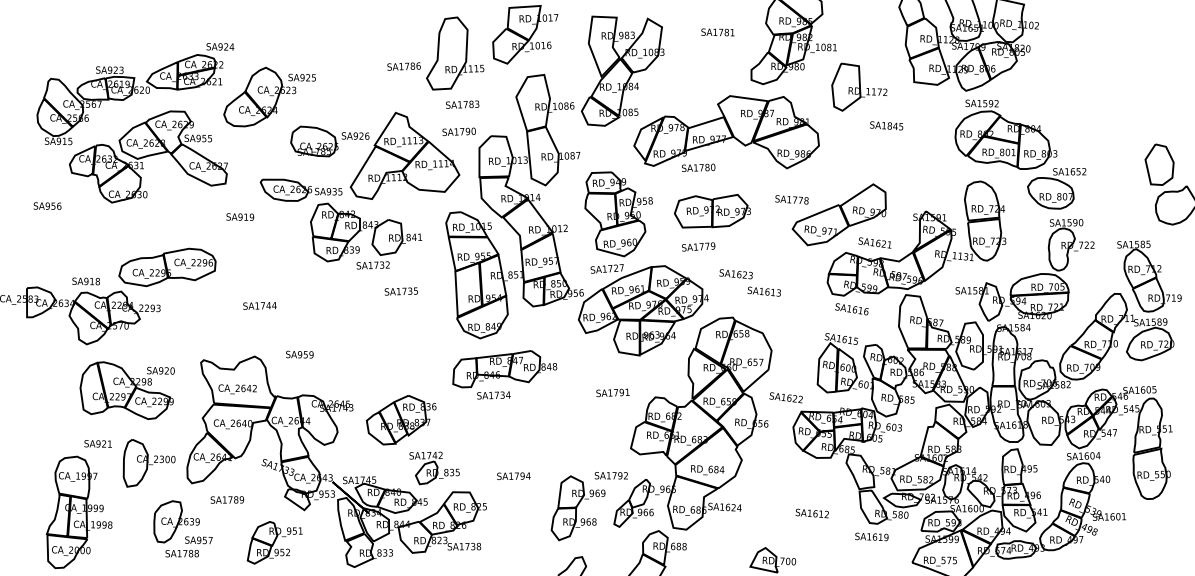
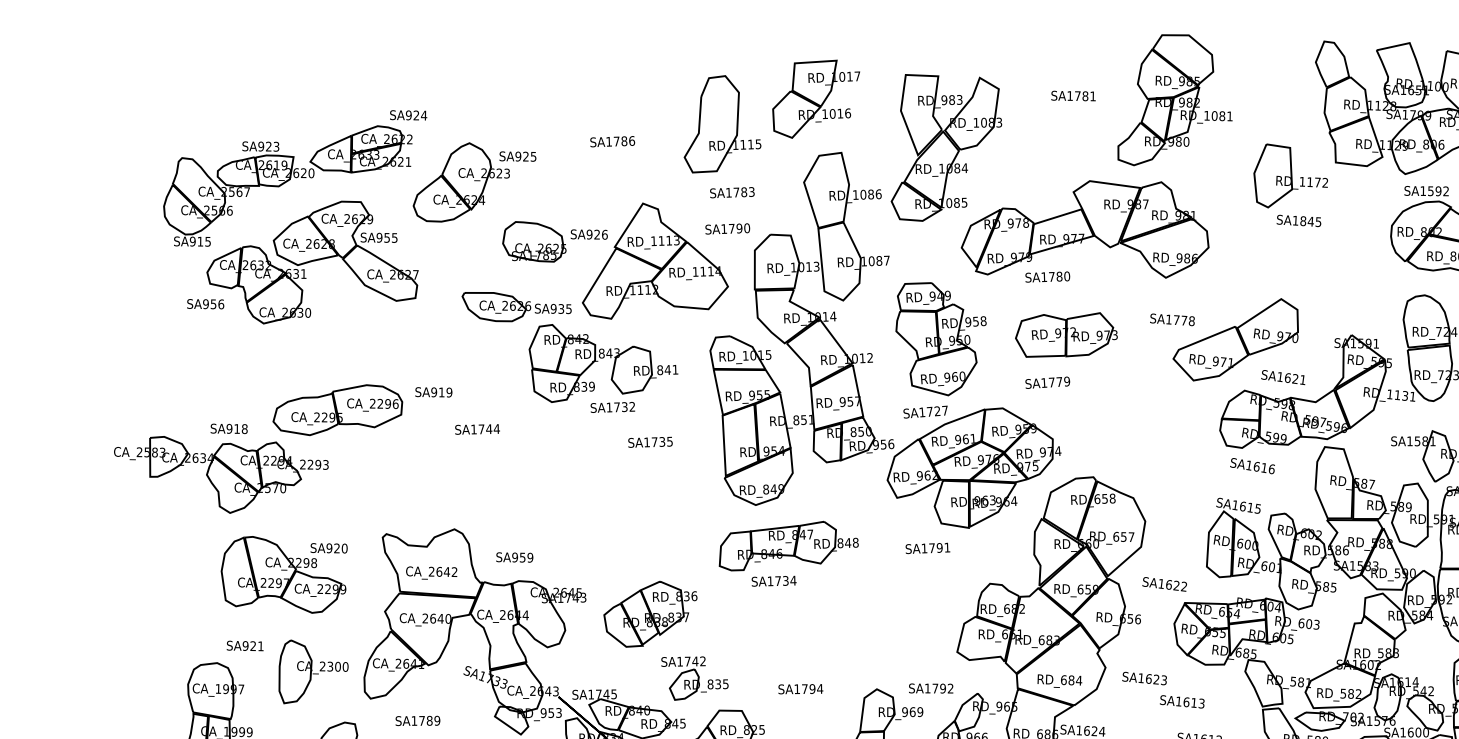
text: (403, 66) -> (611, 141), moved
part: (859, 86) -> (1290, 175), moved
text: (47, 205) -> (205, 303), moved
text: (240, 216) -> (434, 391), moved
text: (749, 282) -> (1162, 689), moved
text: (259, 305) -> (476, 428), moved
text: (299, 354) -> (514, 557), moved
text: (612, 392) -> (927, 547), moved

